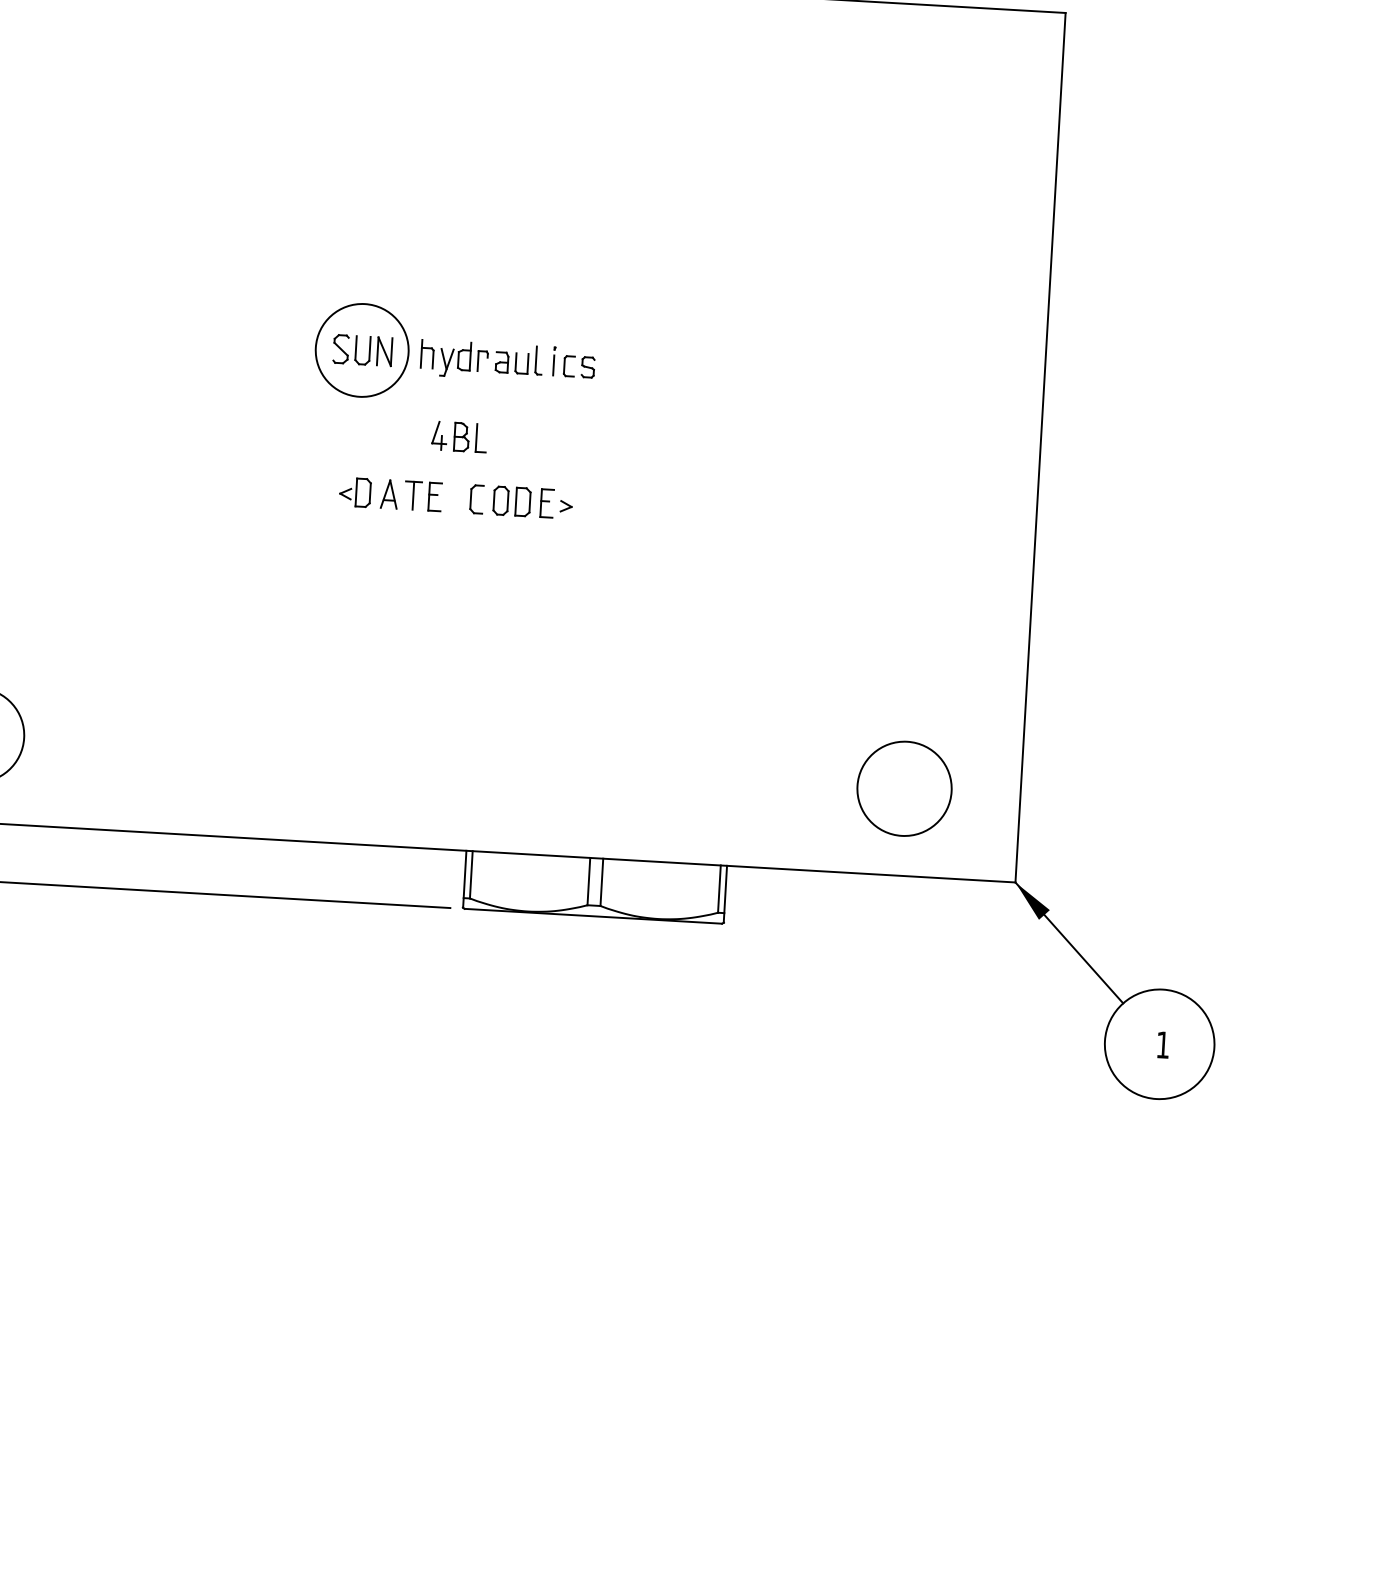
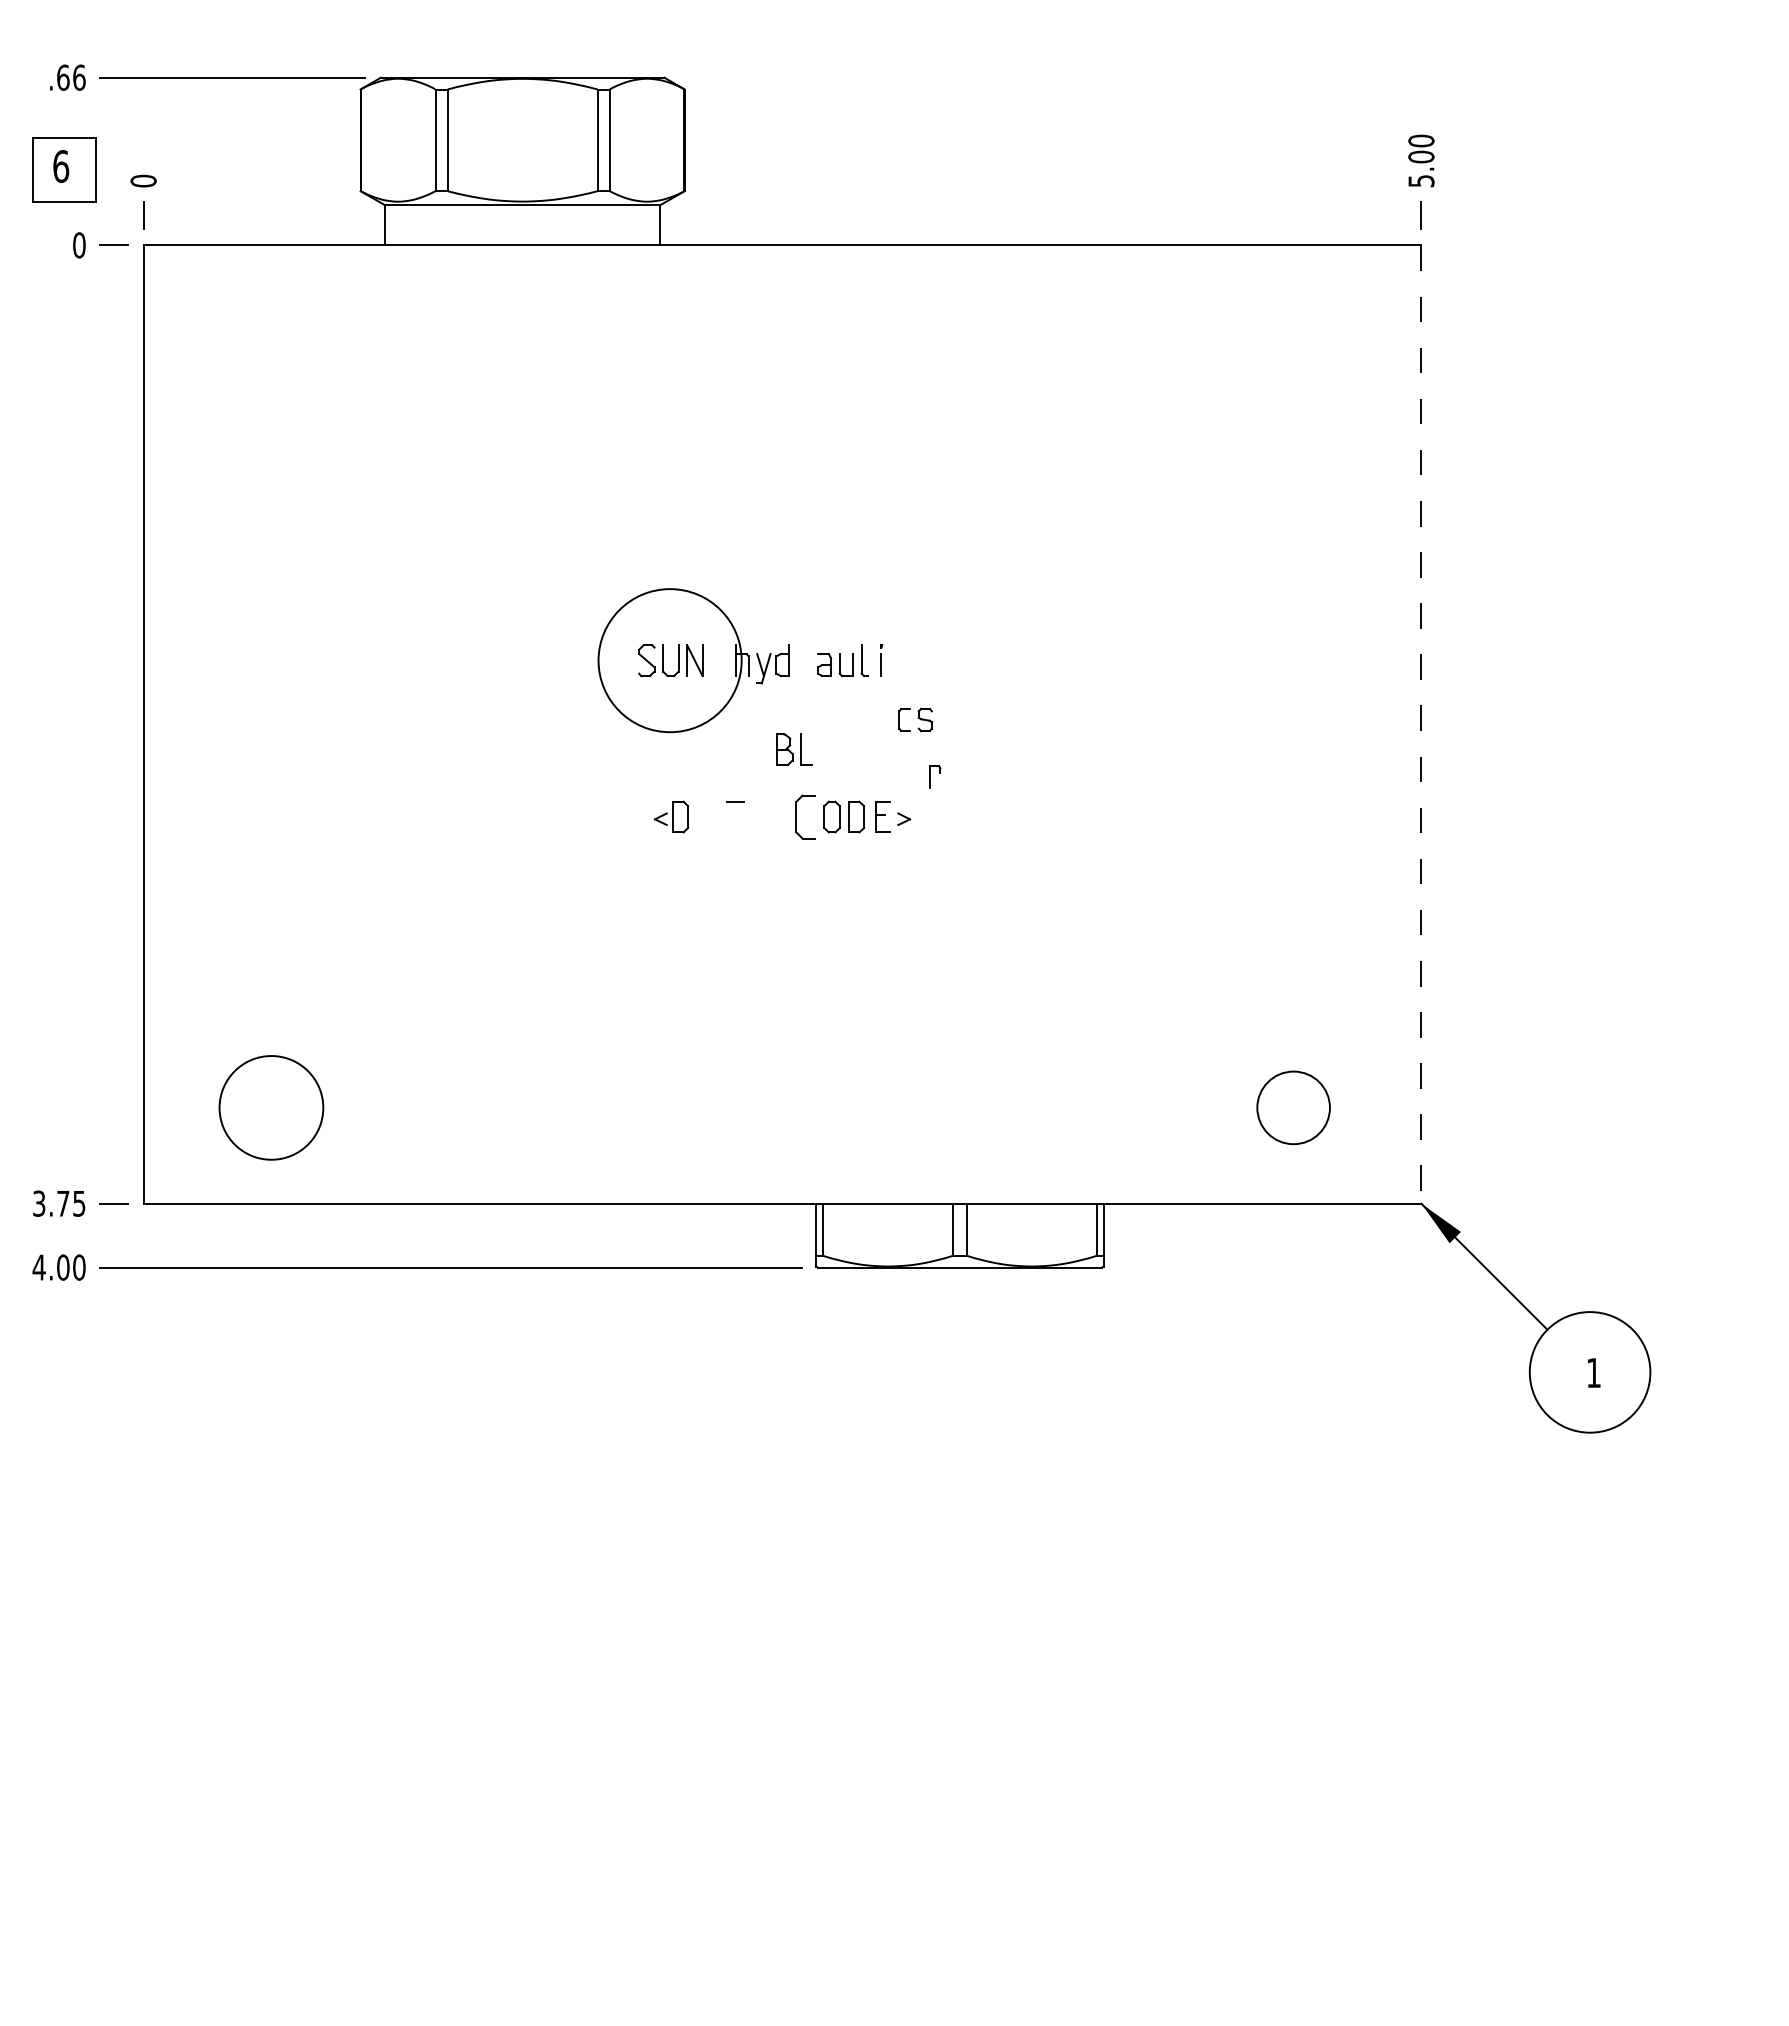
circle: (362, 350) -> (670, 660), size x1.4
part: (483, 360) -> (935, 776), moved
part: (579, 366) -> (915, 719), moved
part: (438, 435) -> (759, 749), removed
line: (1040, 448) -> (1421, 725), solid -> dashed
part: (388, 493) -> (708, 816), removed
line: (413, 495) -> (735, 816), removed
part: (435, 496) -> (759, 816), removed
part: (475, 498) -> (804, 816), size x1.4
circle: (904, 788) -> (1293, 1107), size x0.7

